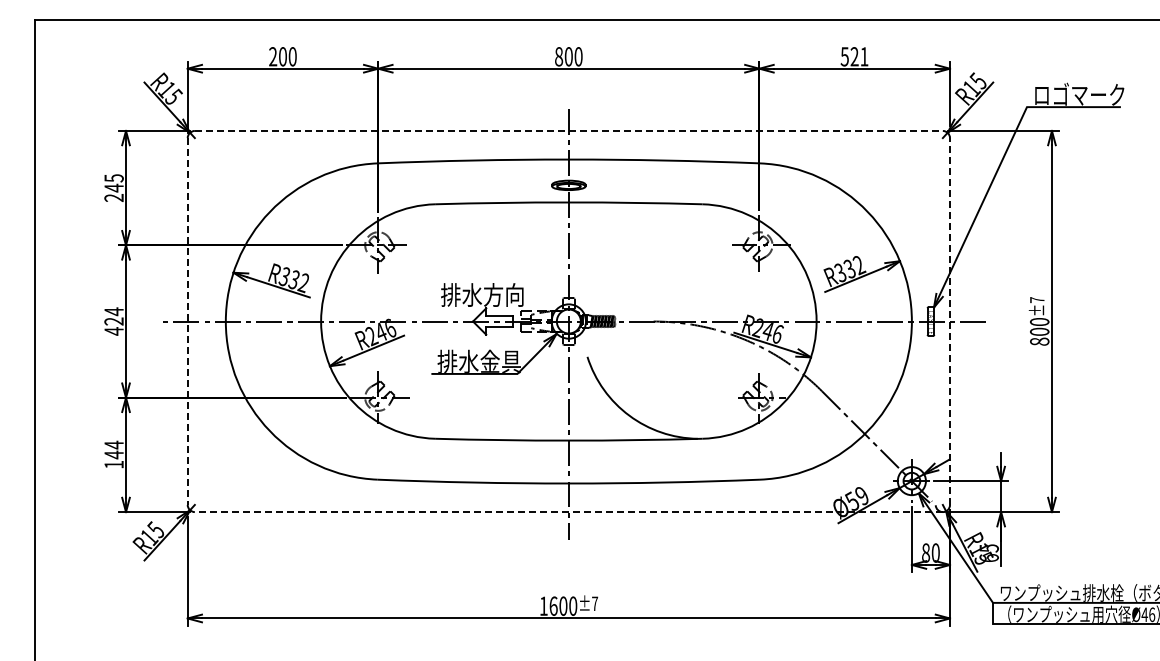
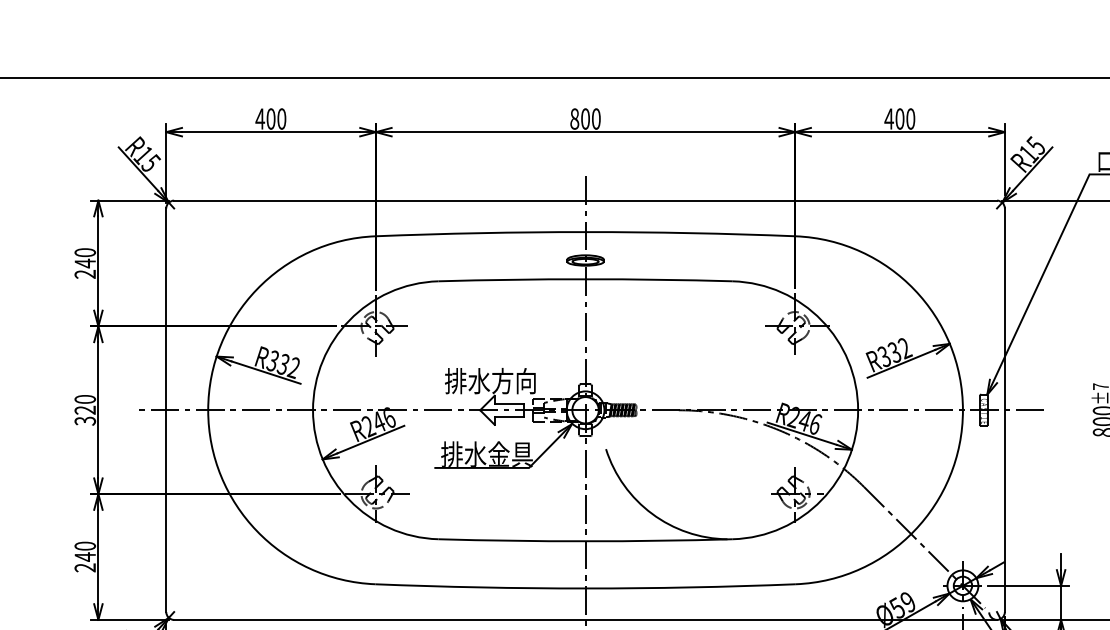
text: (272, 56) -> (259, 118), 200 -> 400
text: (854, 56) -> (899, 118), 521 -> 400
line: (568, 130) -> (585, 200), dashed -> solid
text: (113, 178) -> (84, 252), 245 -> 240
text: (113, 321) -> (84, 410), 424 -> 320
line: (950, 321) -> (1005, 410), dashed -> solid
line: (187, 322) -> (166, 411), dashed -> solid
text: (113, 454) -> (84, 556), 144 -> 240
line: (568, 512) -> (585, 620), dashed -> solid

